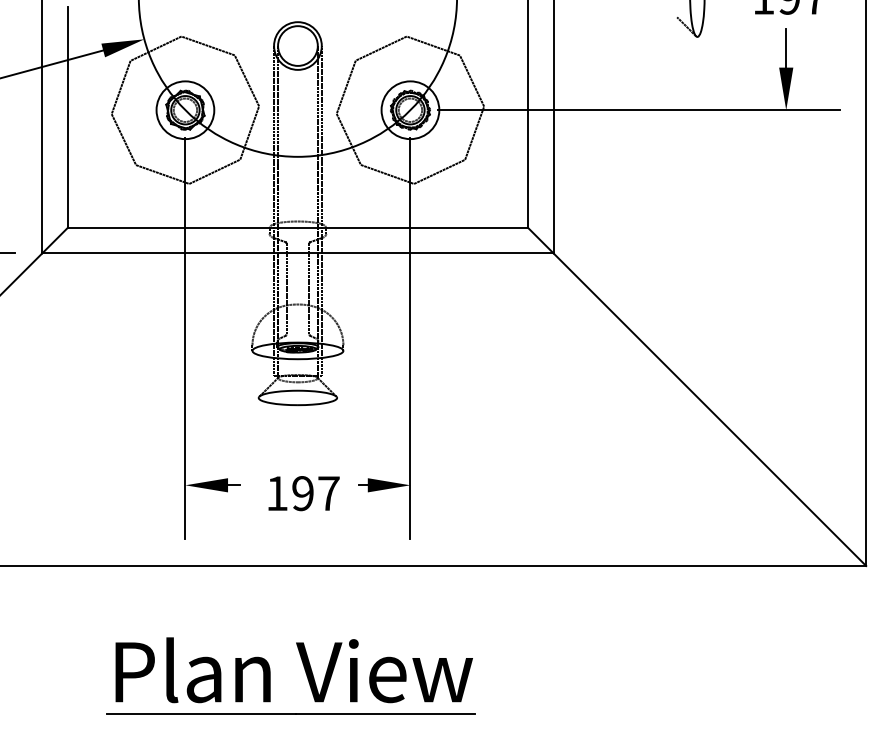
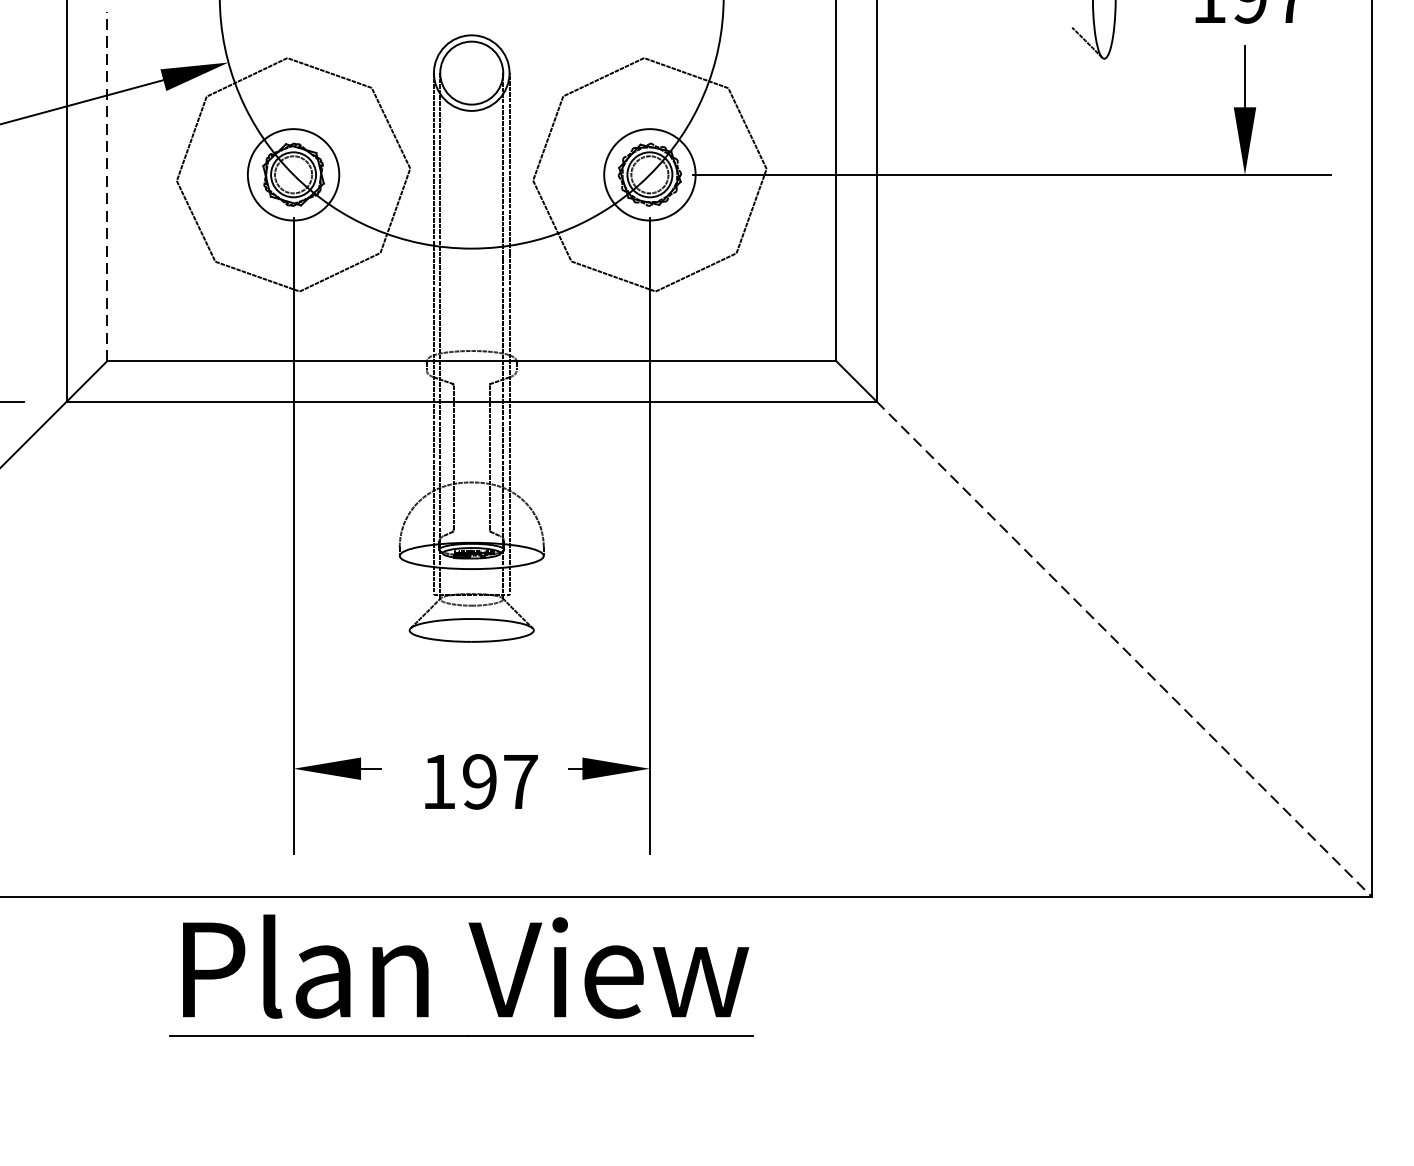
line: (67, 117) -> (106, 186), solid -> dashed
line: (710, 410) -> (1125, 650), solid -> dashed
part: (304, 670) -> (482, 967), moved

